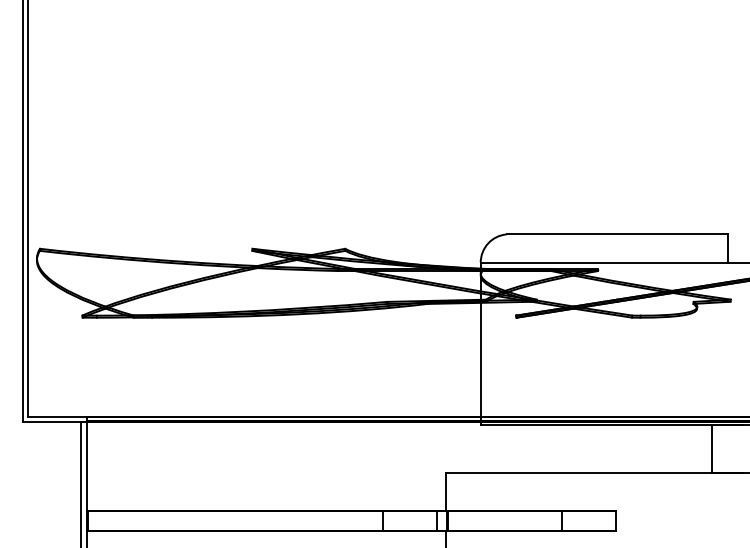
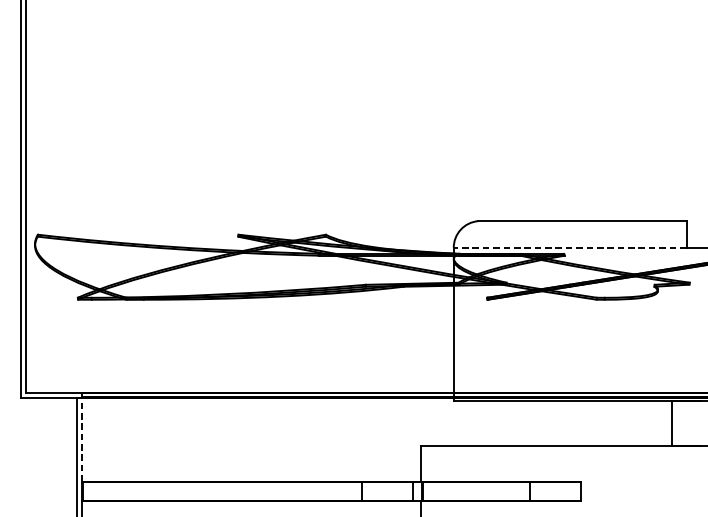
line: (603, 262) -> (569, 247), solid -> dashed
line: (86, 465) -> (81, 439), solid -> dashed

